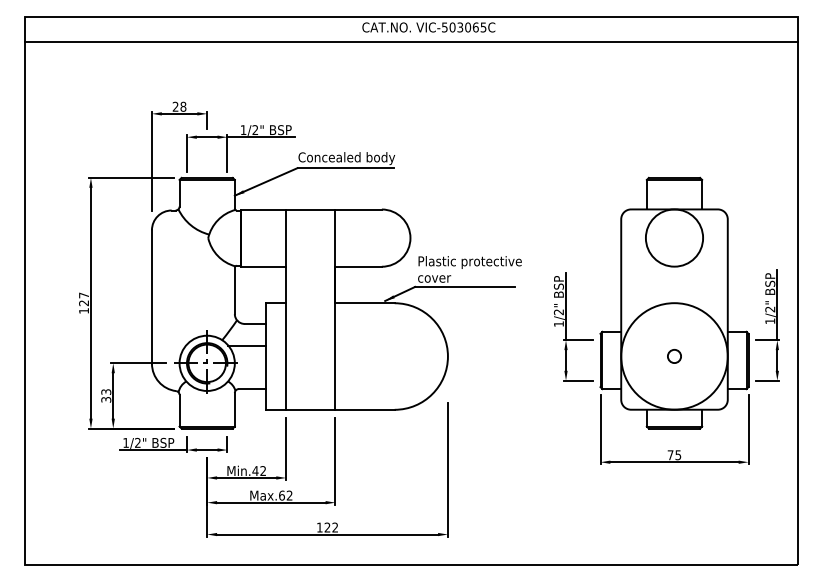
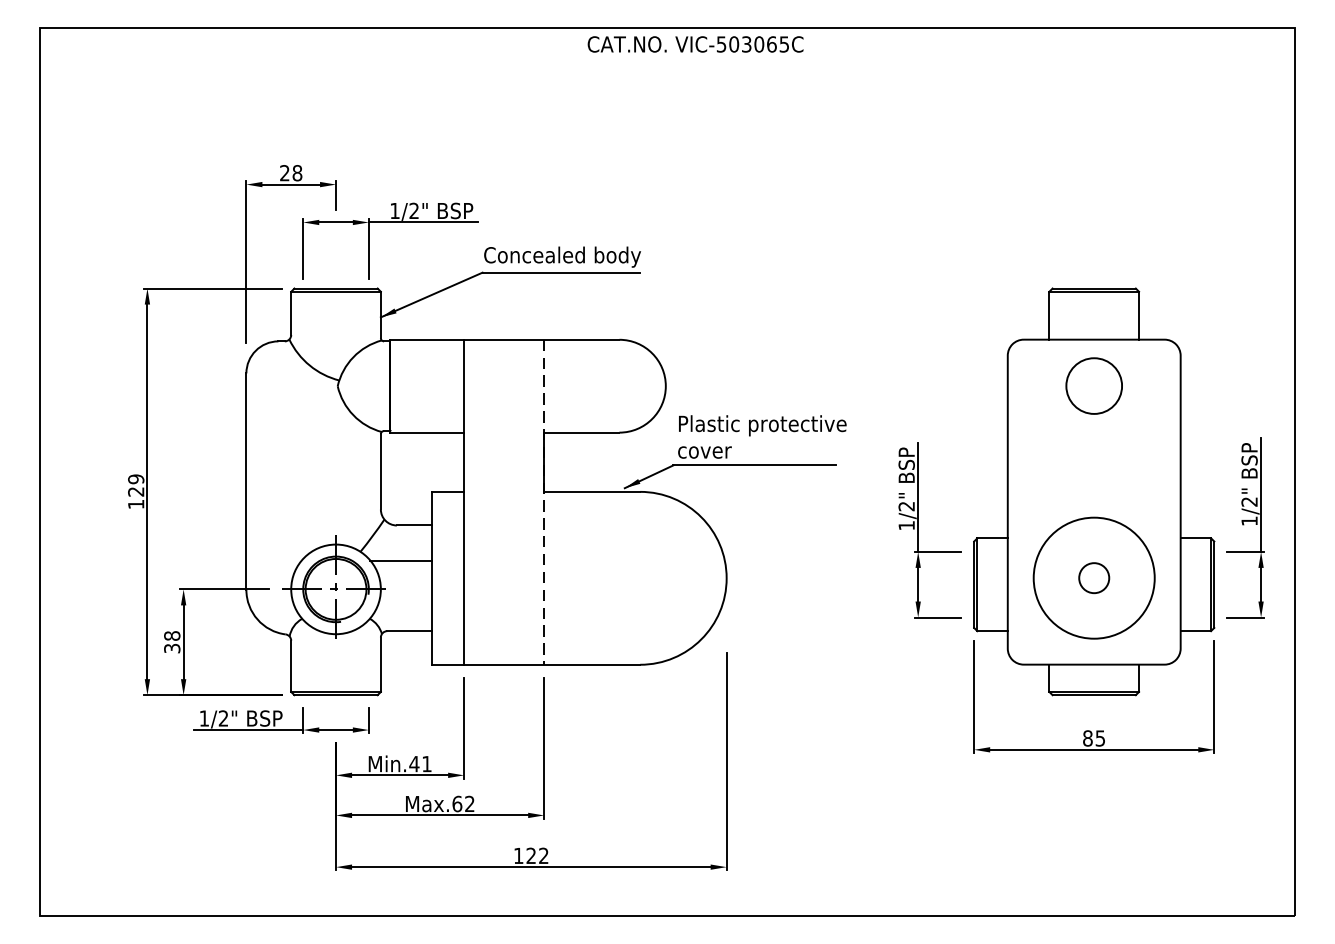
line: (411, 41) -> (667, 67), removed
circle: (674, 237) -> (1094, 385), size x0.6
text: (84, 295) -> (136, 479), 127 -> 129
line: (335, 310) -> (544, 503), solid -> dashed
circle: (674, 356) -> (1094, 578), size x0.7
circle: (674, 356) -> (1094, 578), size x1.4
text: (106, 391) -> (172, 635), 33 -> 38
text: (670, 455) -> (1087, 738), 75 -> 85
text: (262, 470) -> (425, 763), Min.42 -> Min.41

